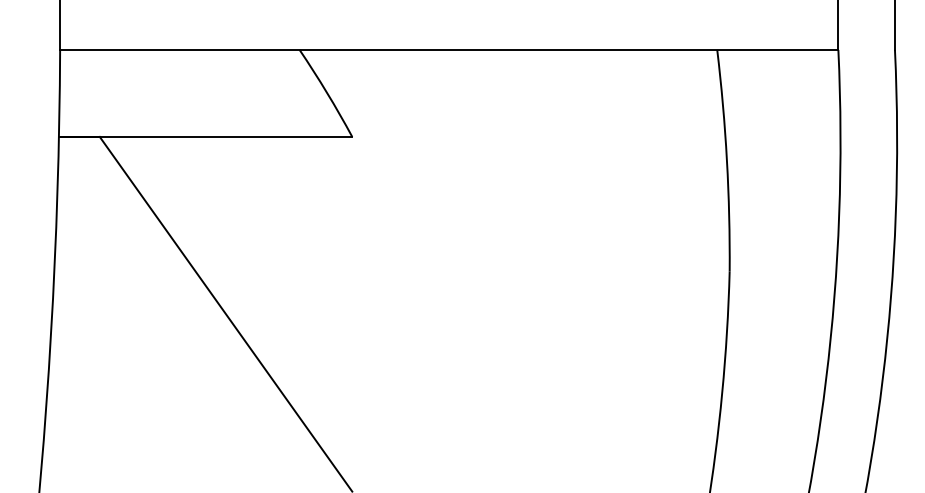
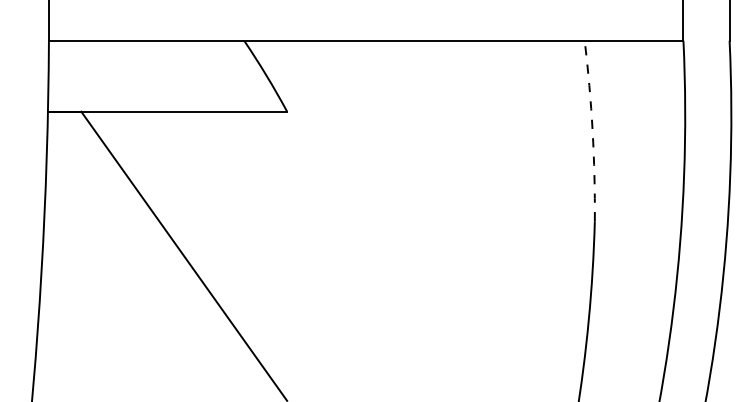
arc: (726, 160) -> (592, 130), solid -> dashed

